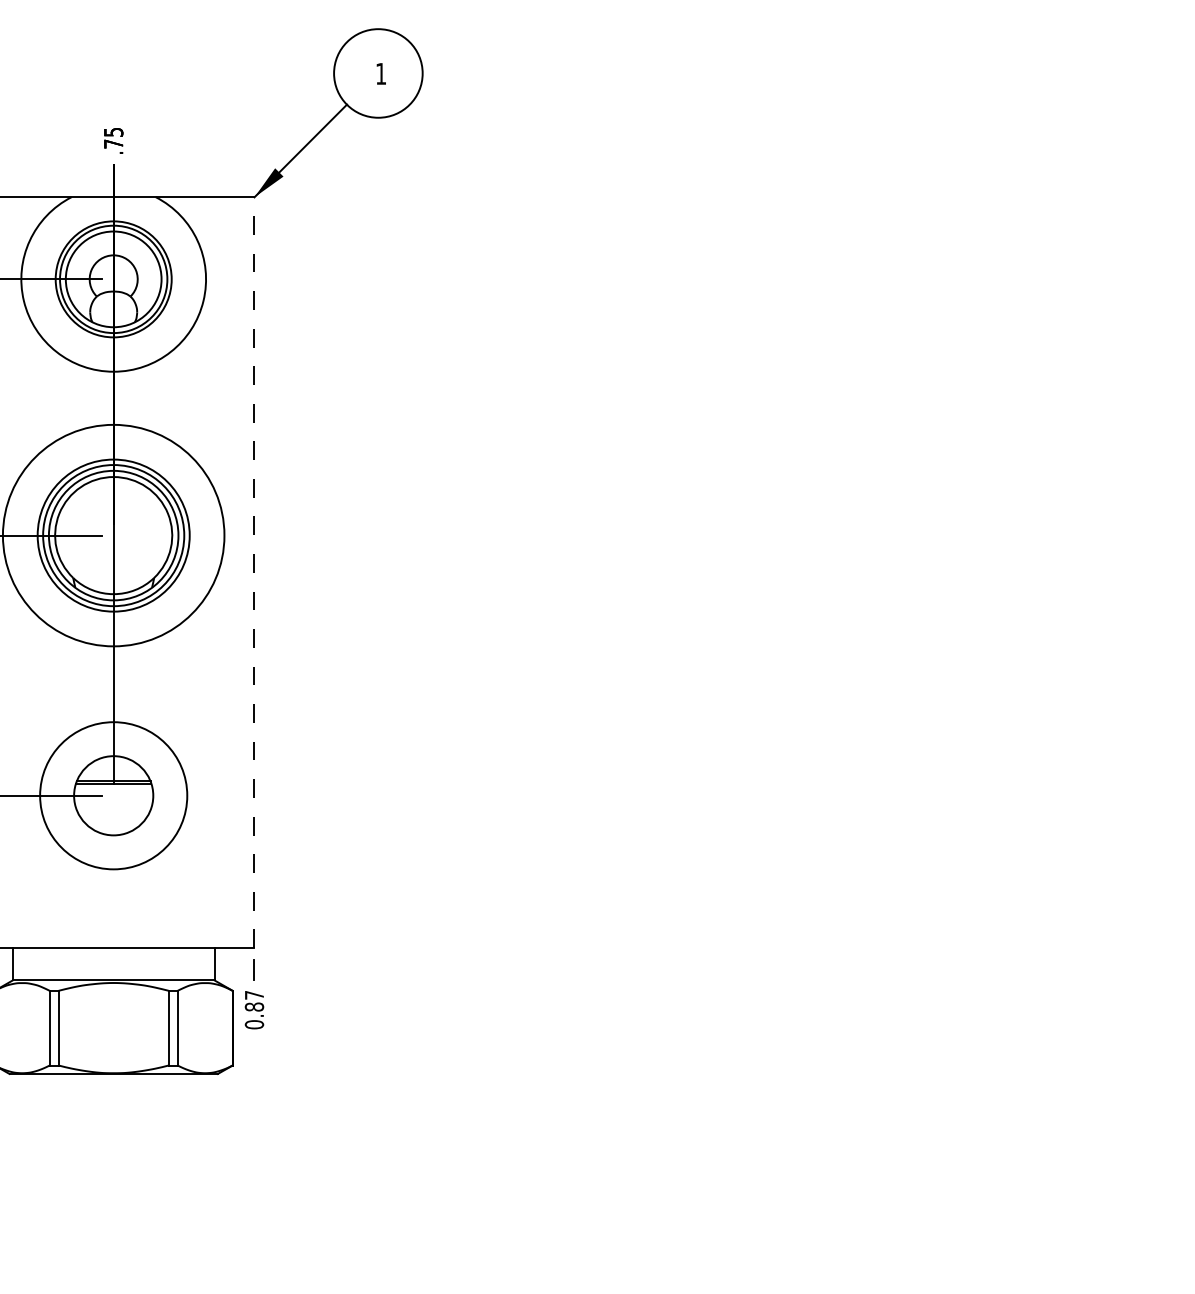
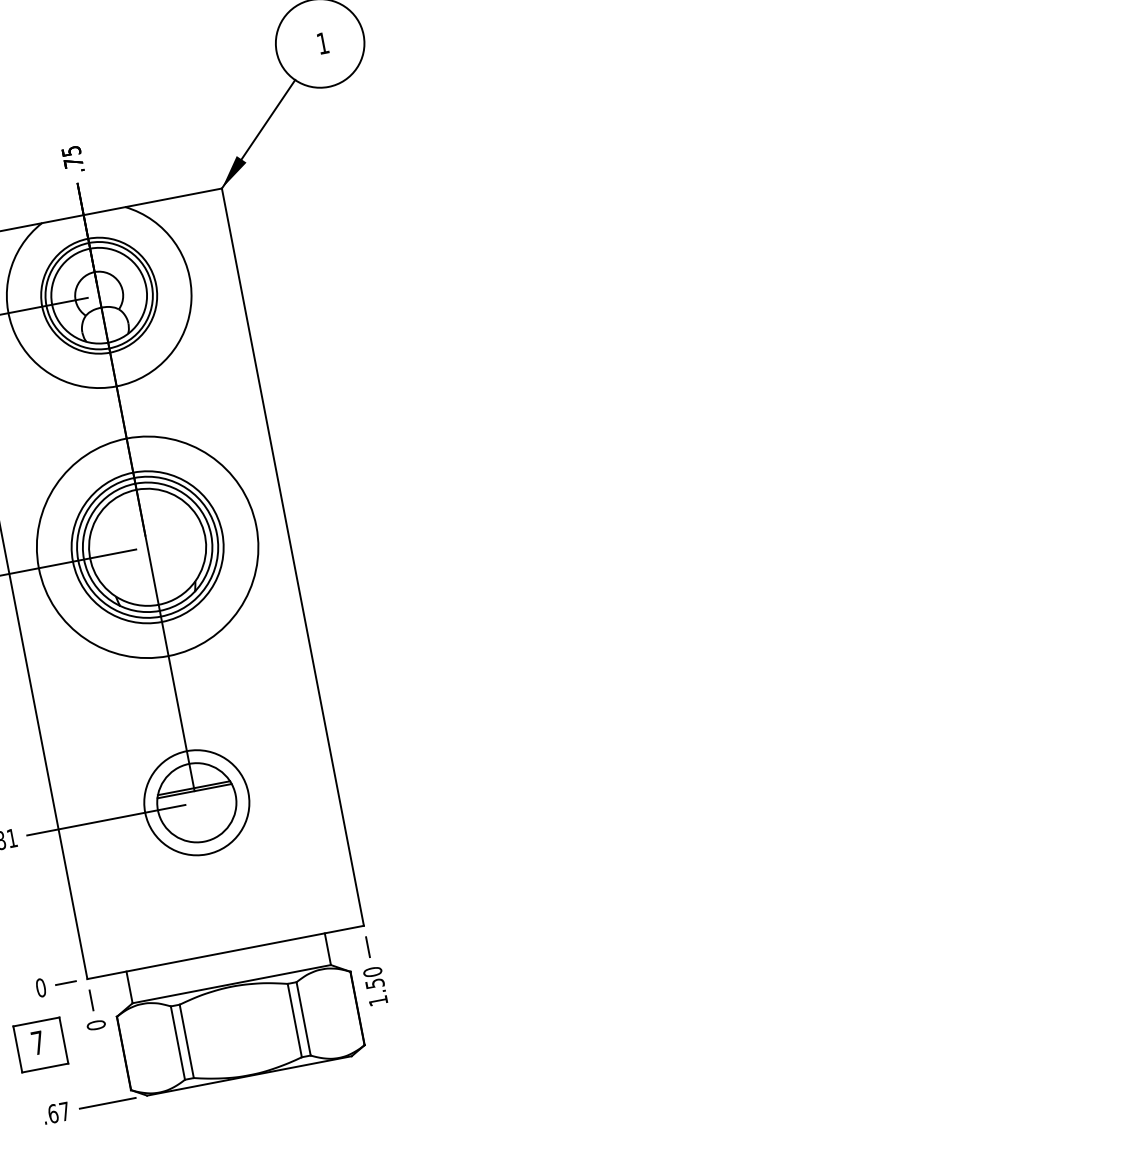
line: (254, 572) -> (292, 556), dashed -> solid
circle: (113, 795) -> (196, 802), size x0.71
text: (254, 1009) -> (375, 986), 0.87 -> 1.50

